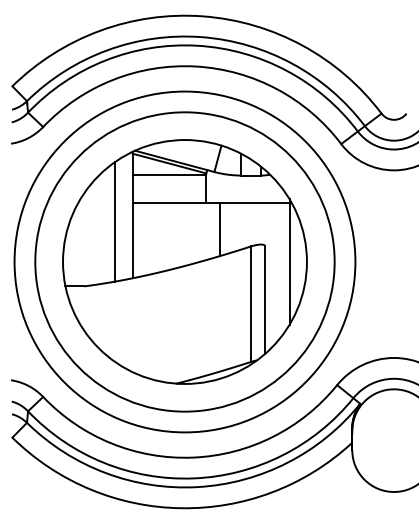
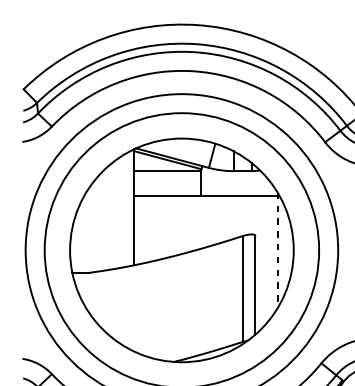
line: (115, 221) -> (118, 213), removed
line: (219, 229) -> (213, 220), removed
line: (289, 261) -> (277, 249), solid -> dashed

